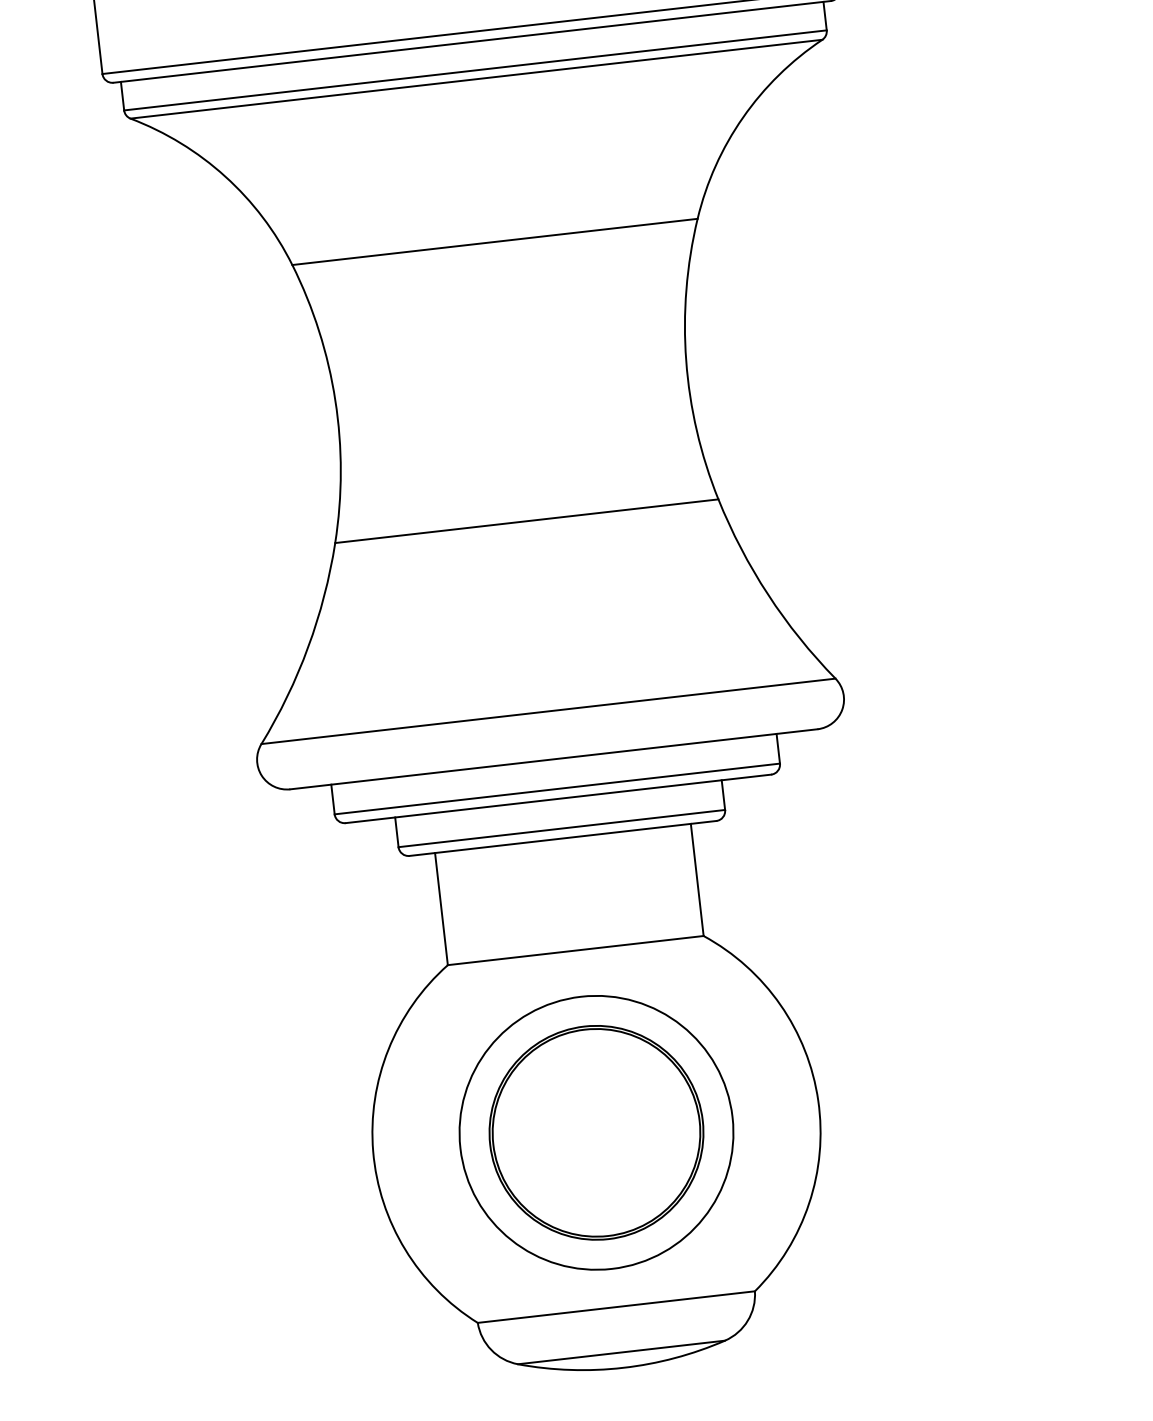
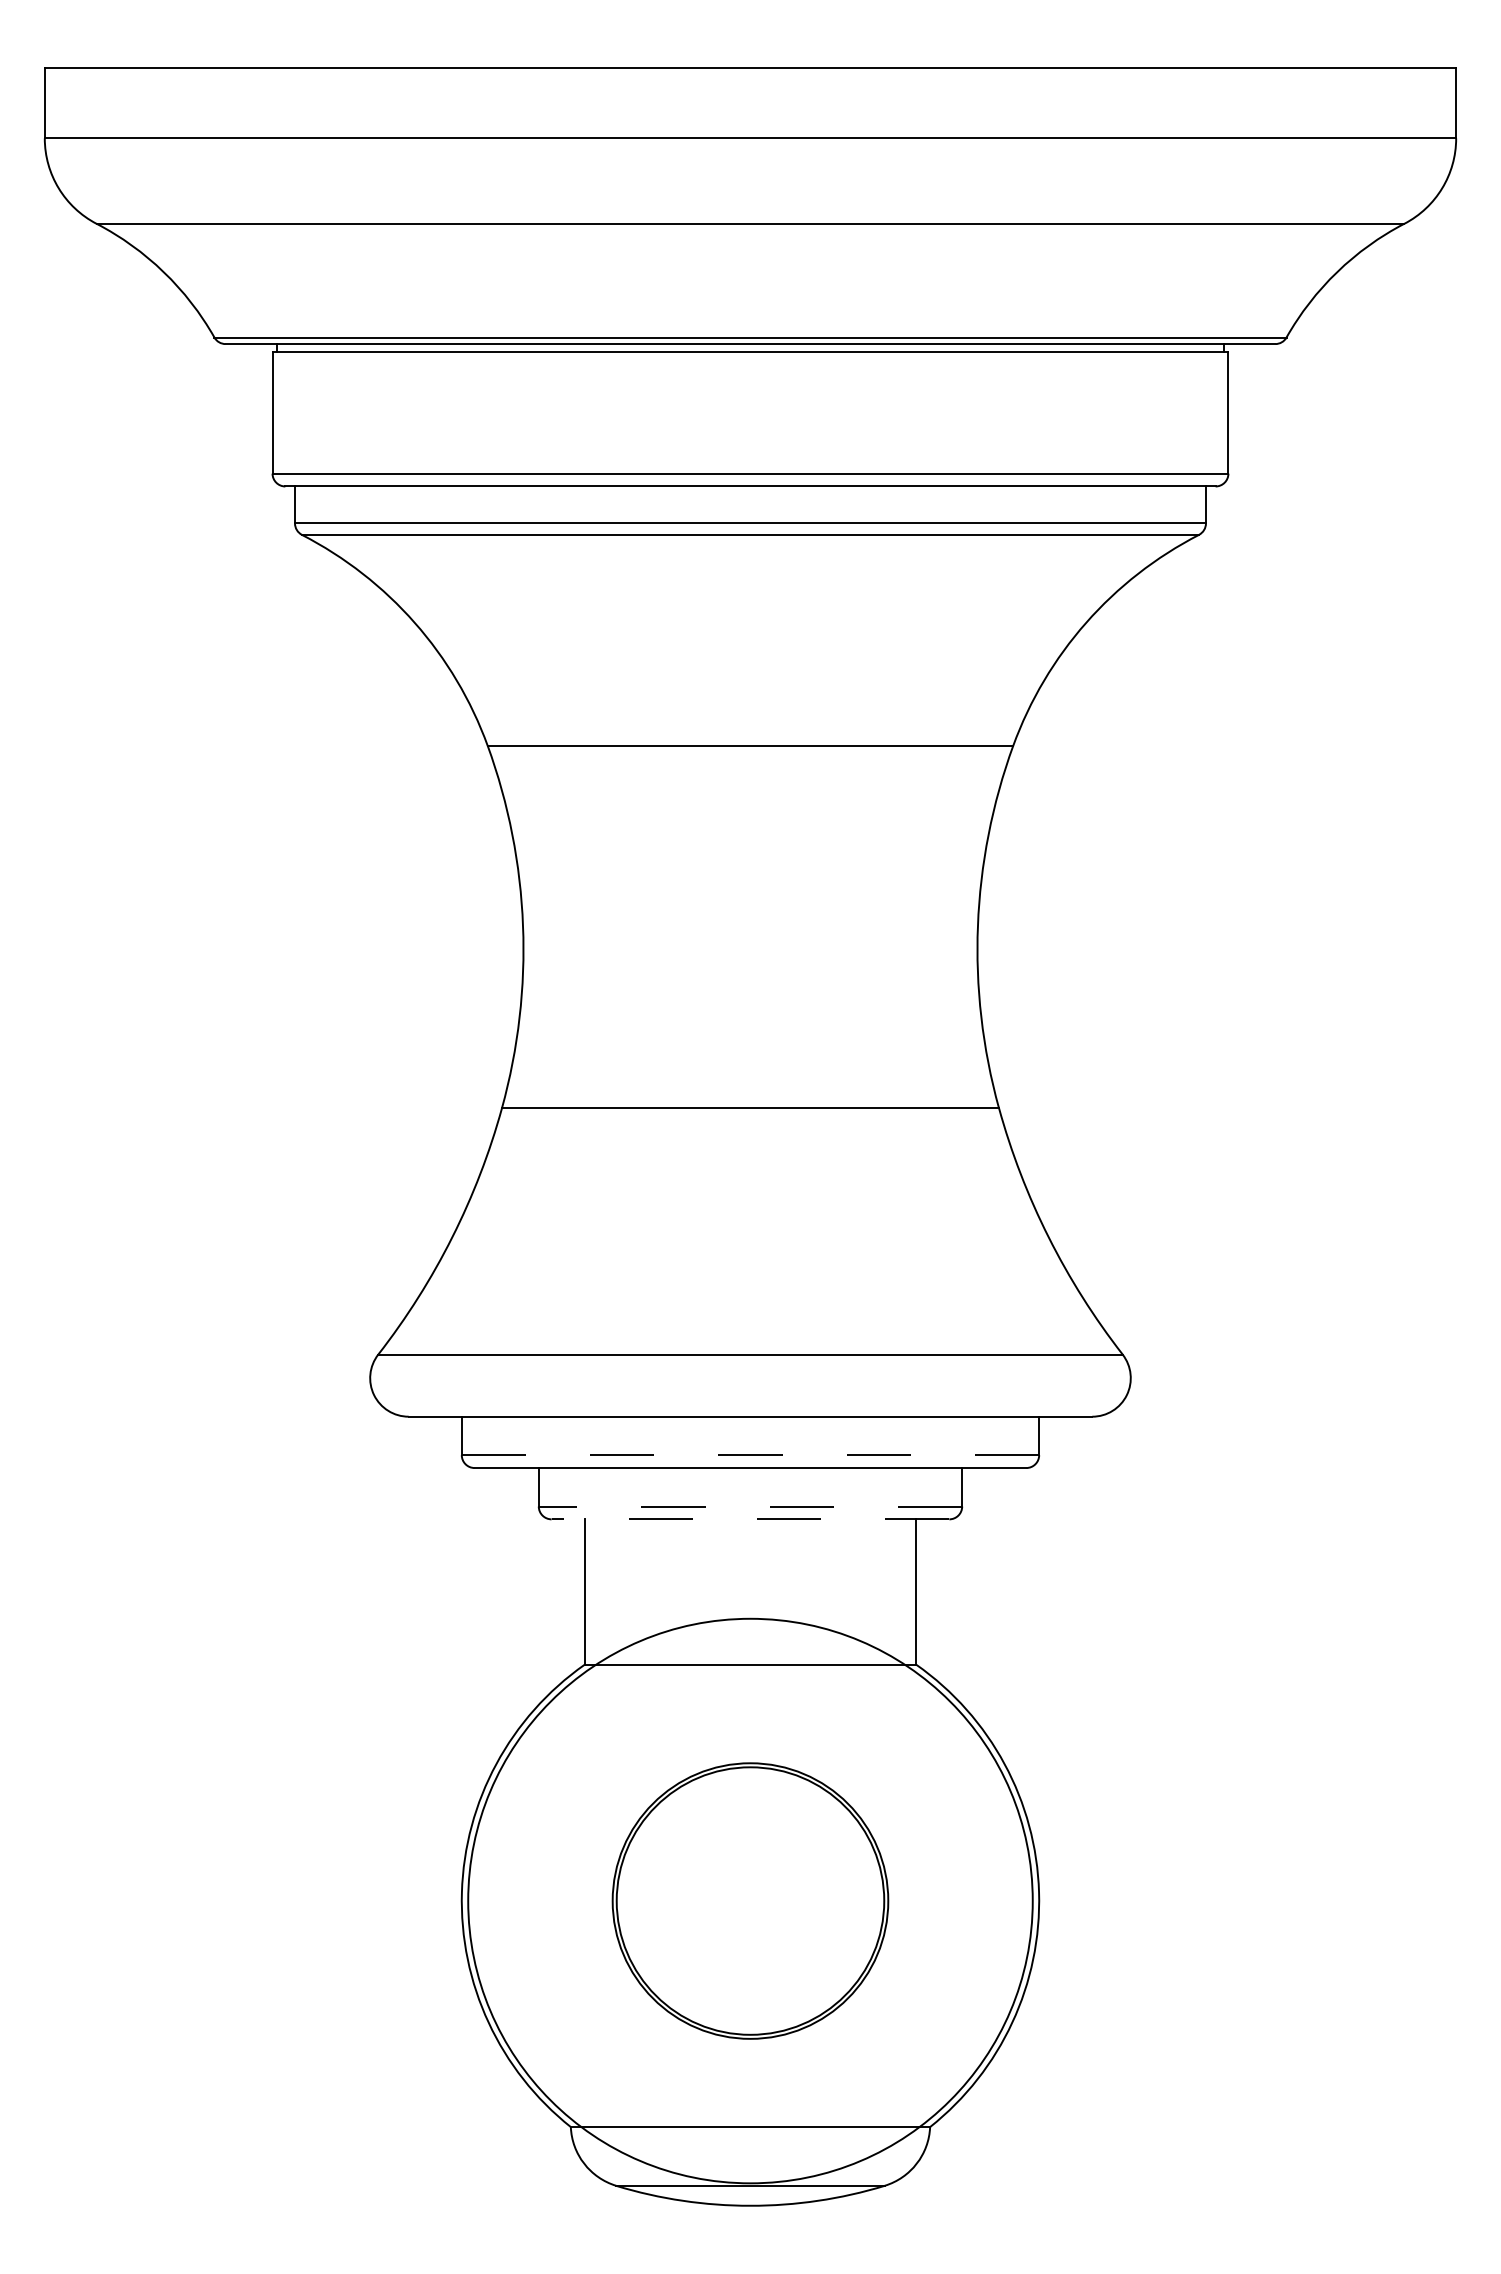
line: (557, 789) -> (750, 1455), solid -> dashed
line: (561, 828) -> (750, 1506), solid -> dashed
line: (562, 838) -> (750, 1519), solid -> dashed
circle: (596, 1132) -> (750, 1900), size x1.6

